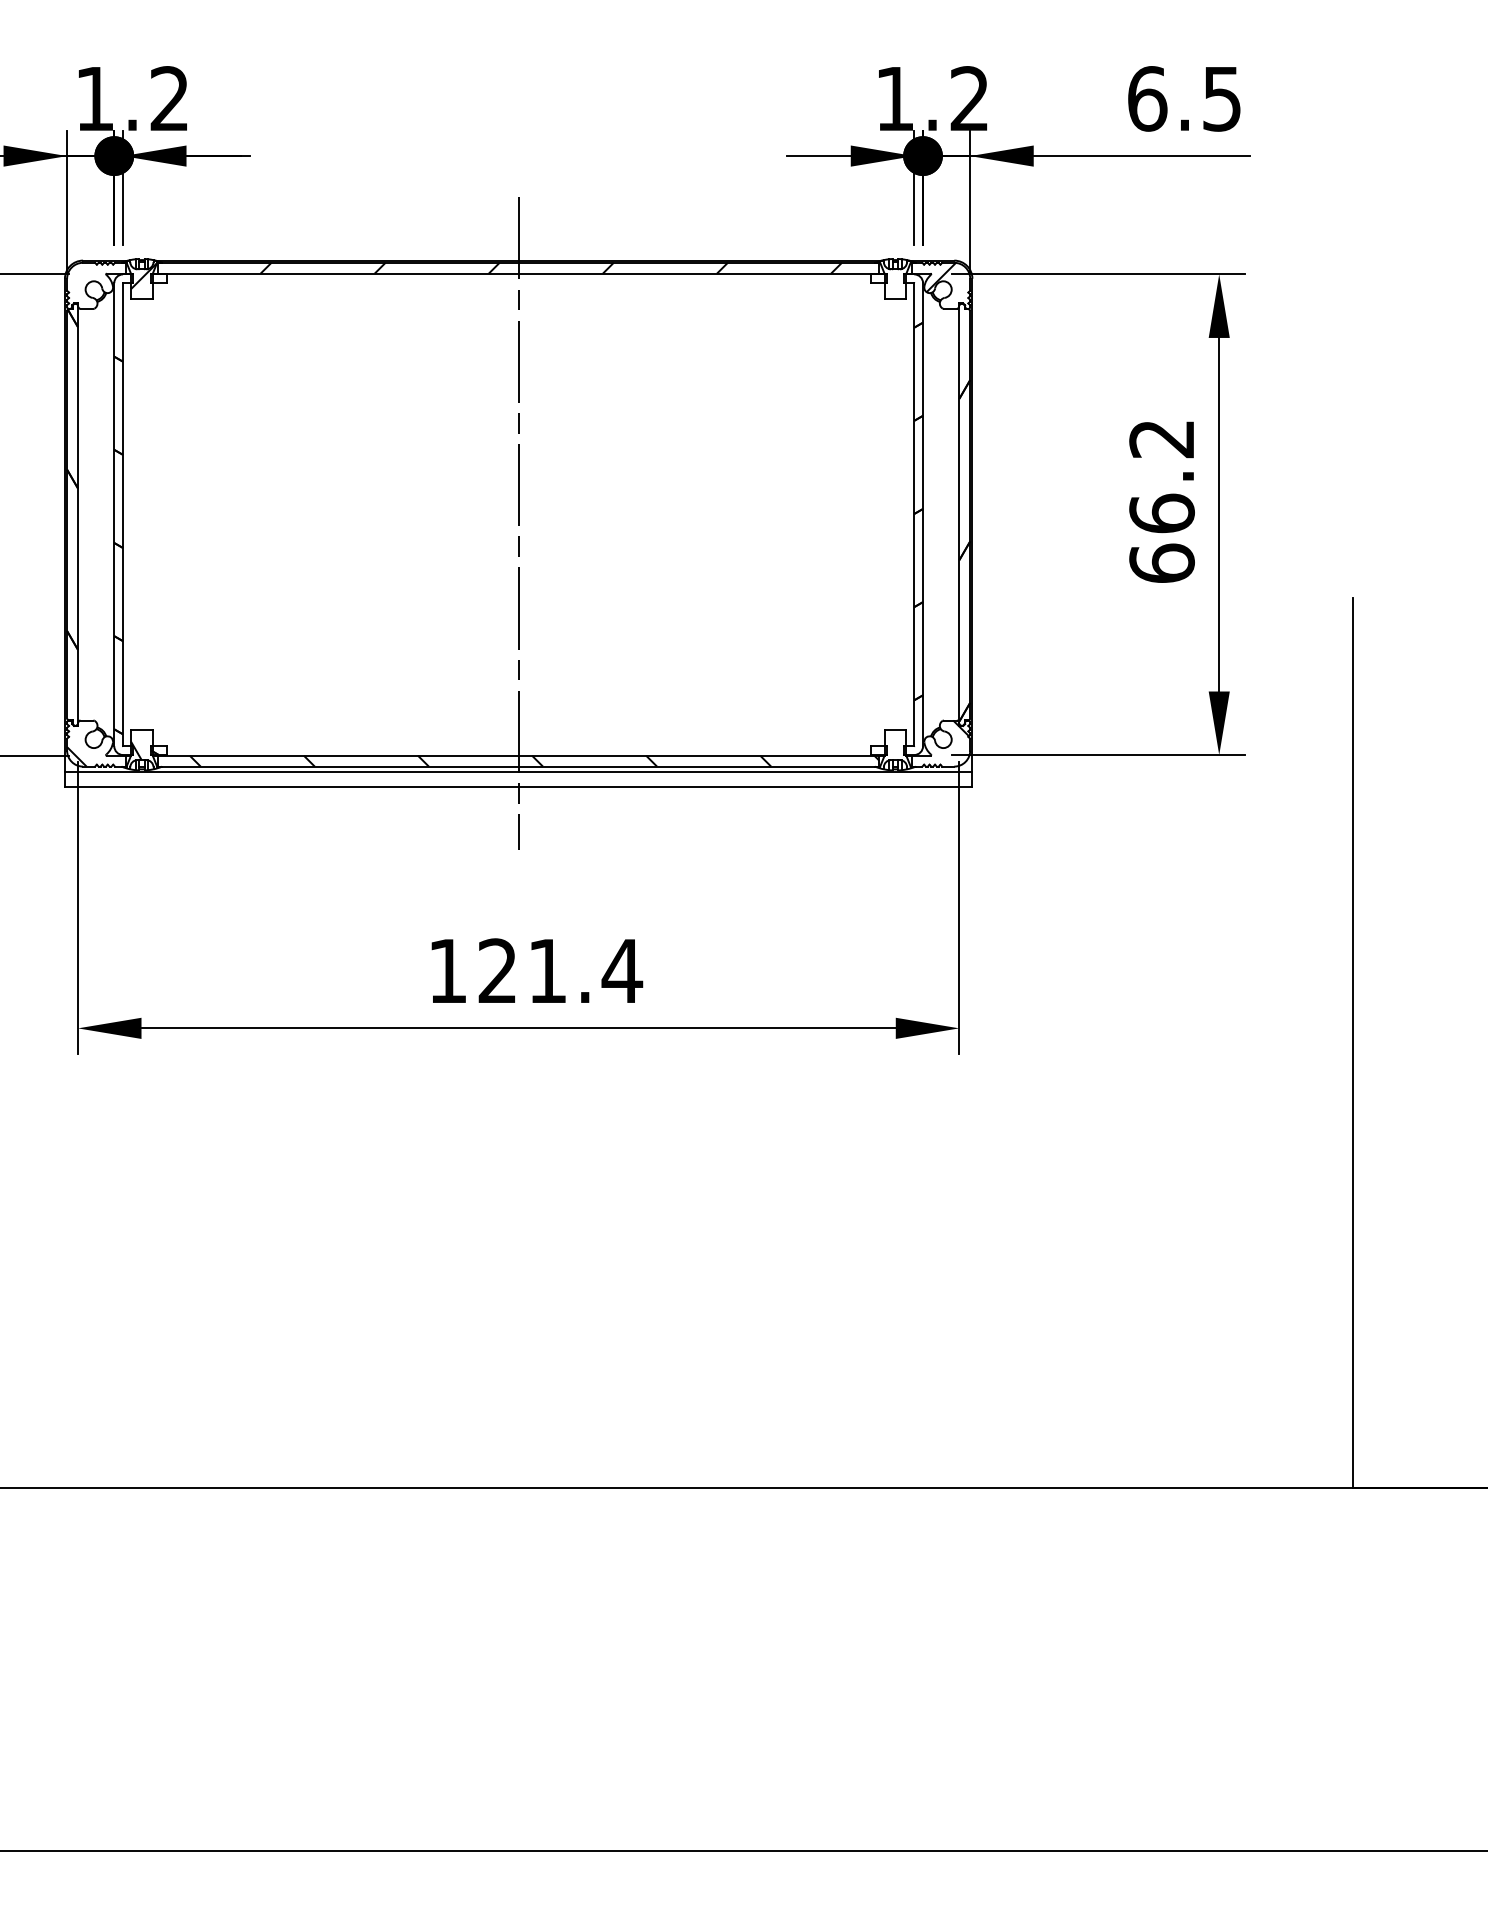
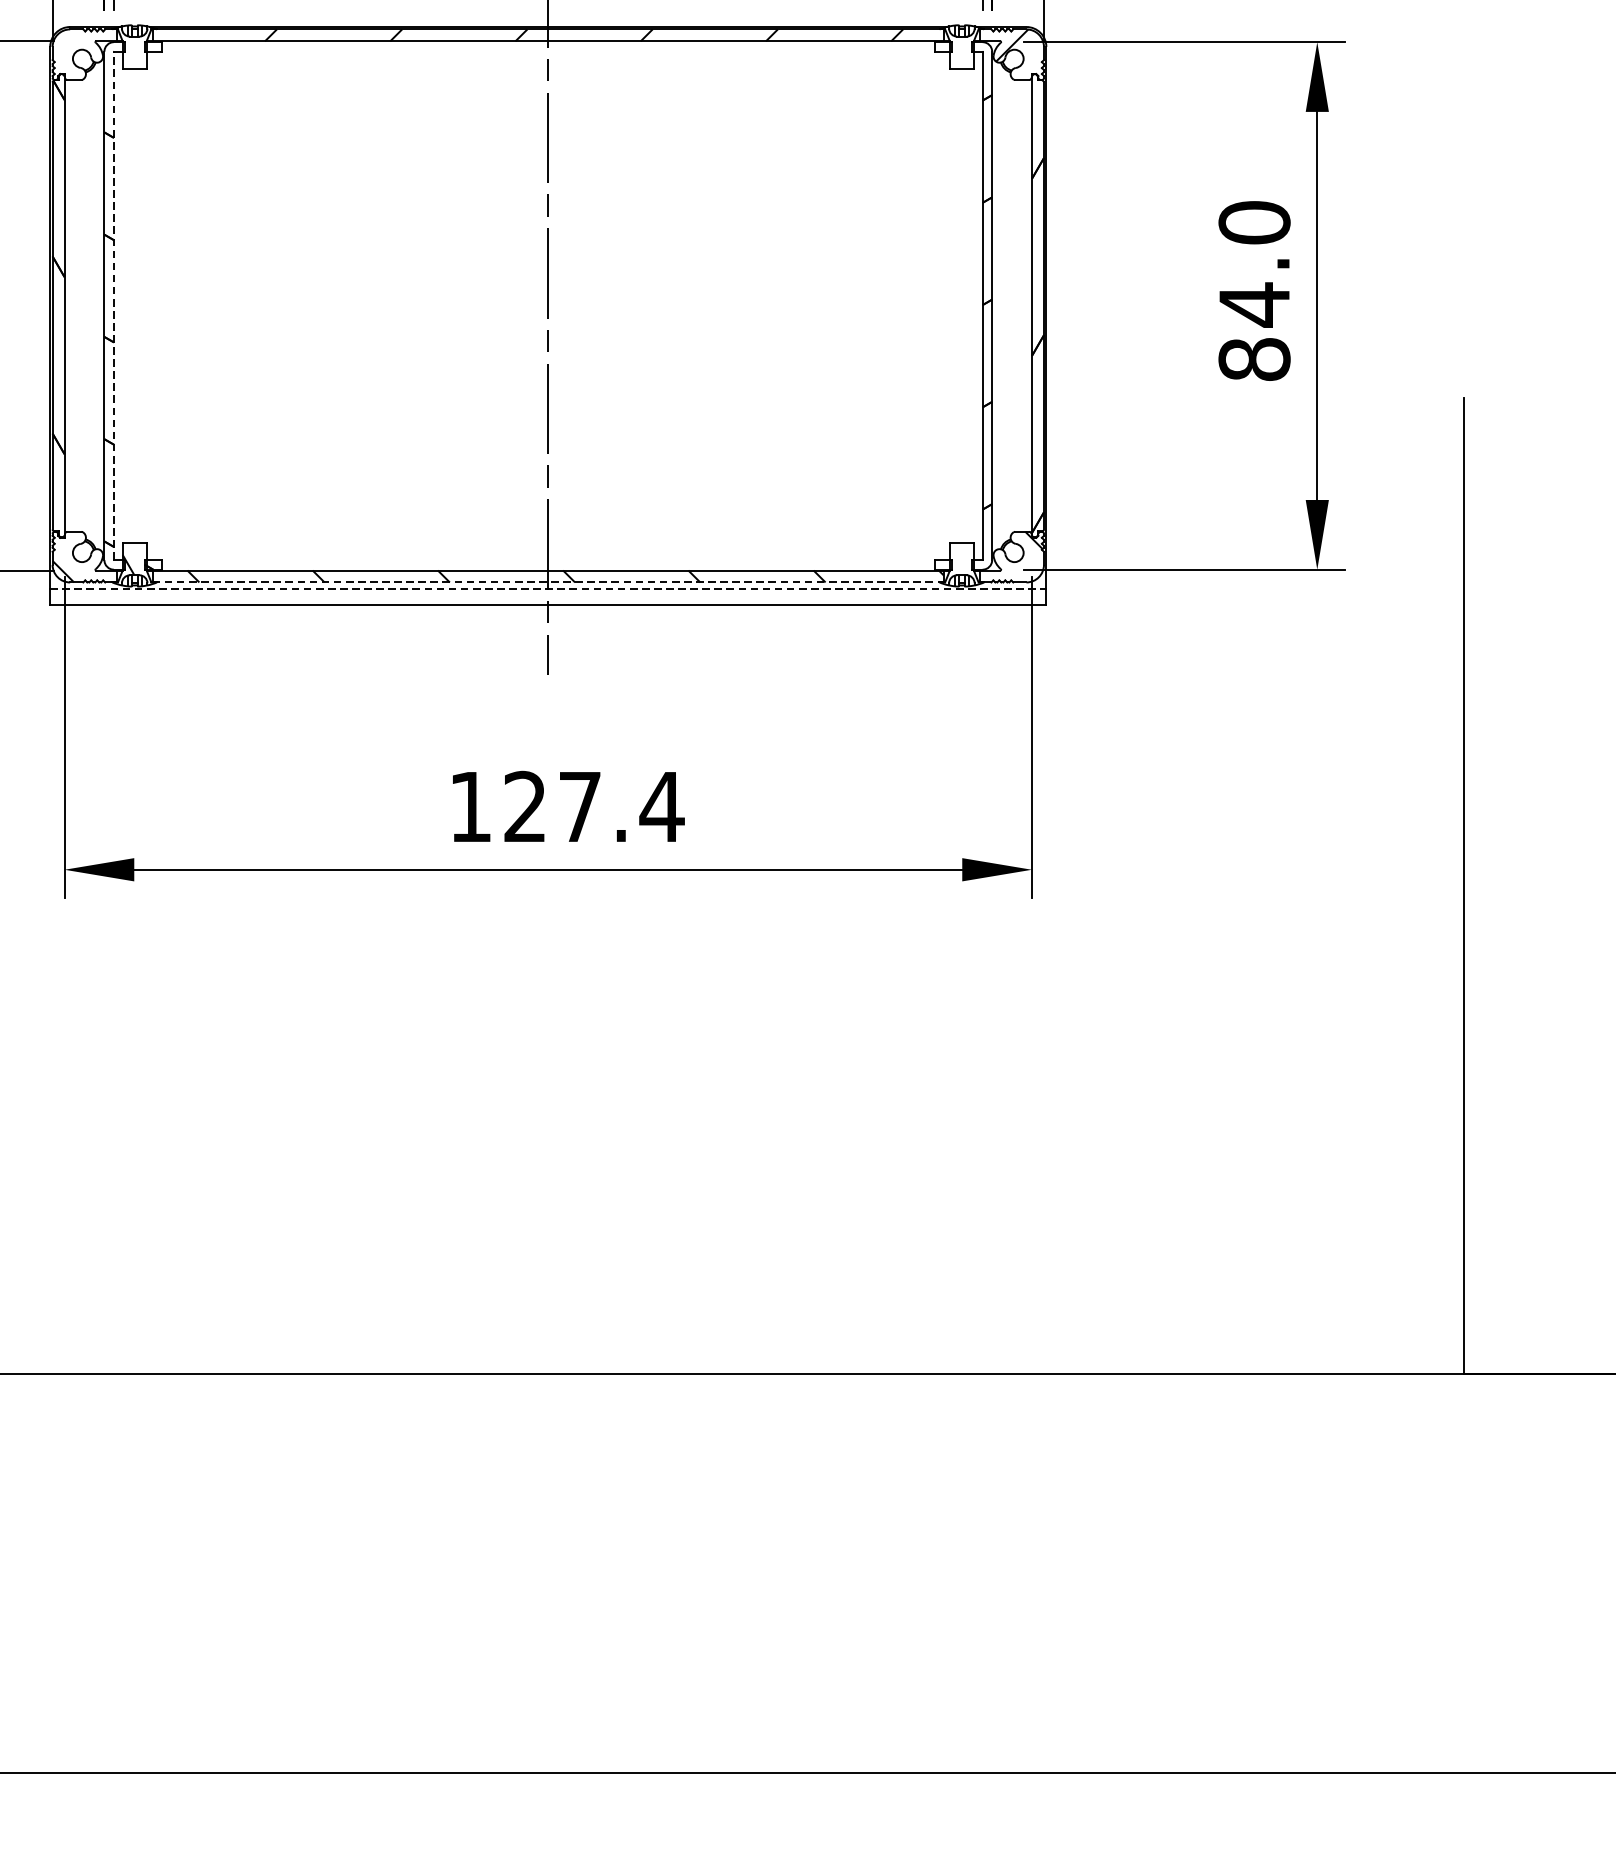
hatch: (144, 275) -> (137, 43), removed
text: (1161, 501) -> (1253, 291), 66.2 -> 84.0
line: (123, 514) -> (114, 305), solid -> dashed
line: (519, 766) -> (549, 582), solid -> dashed
line: (518, 772) -> (548, 588), solid -> dashed
text: (547, 970) -> (579, 806), 121.4 -> 127.4

